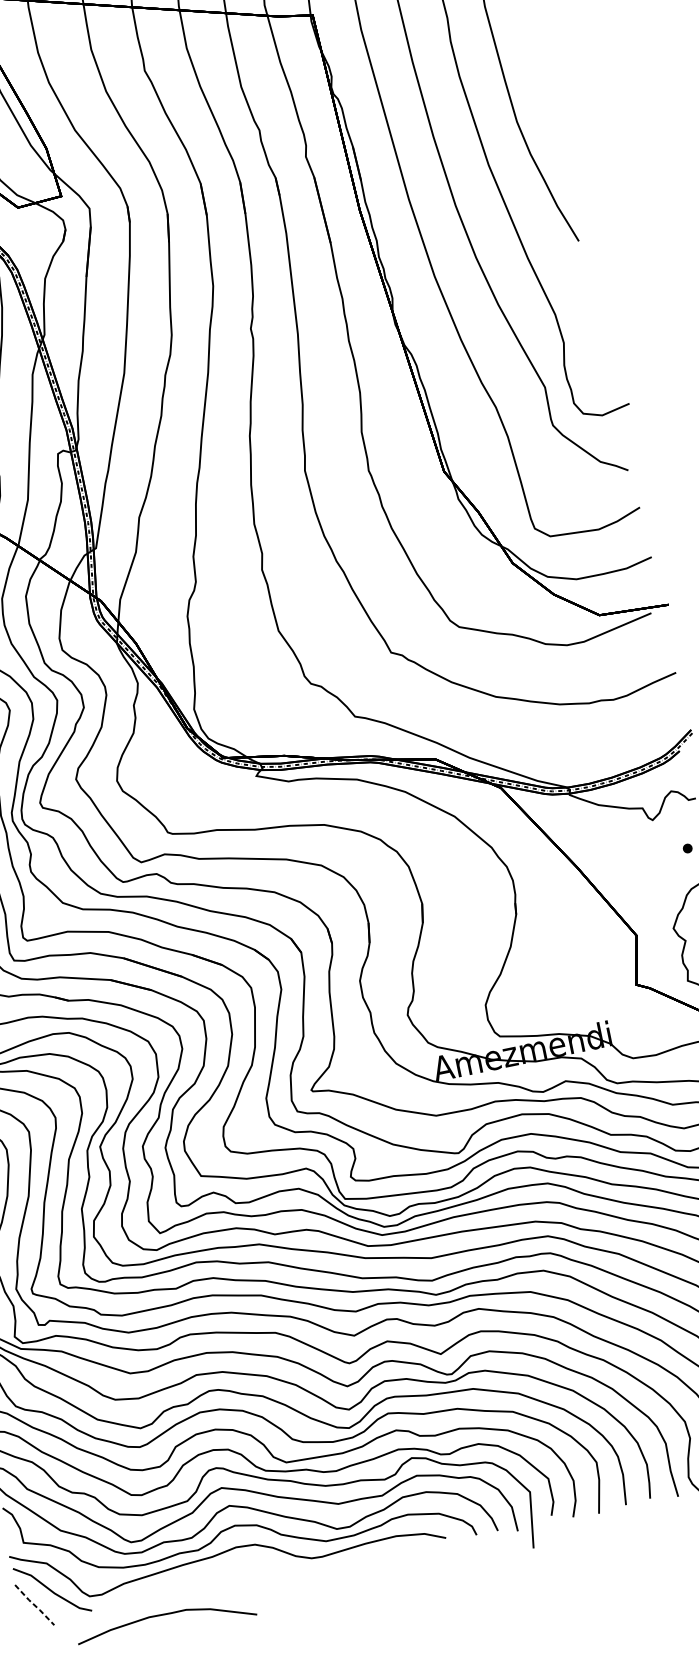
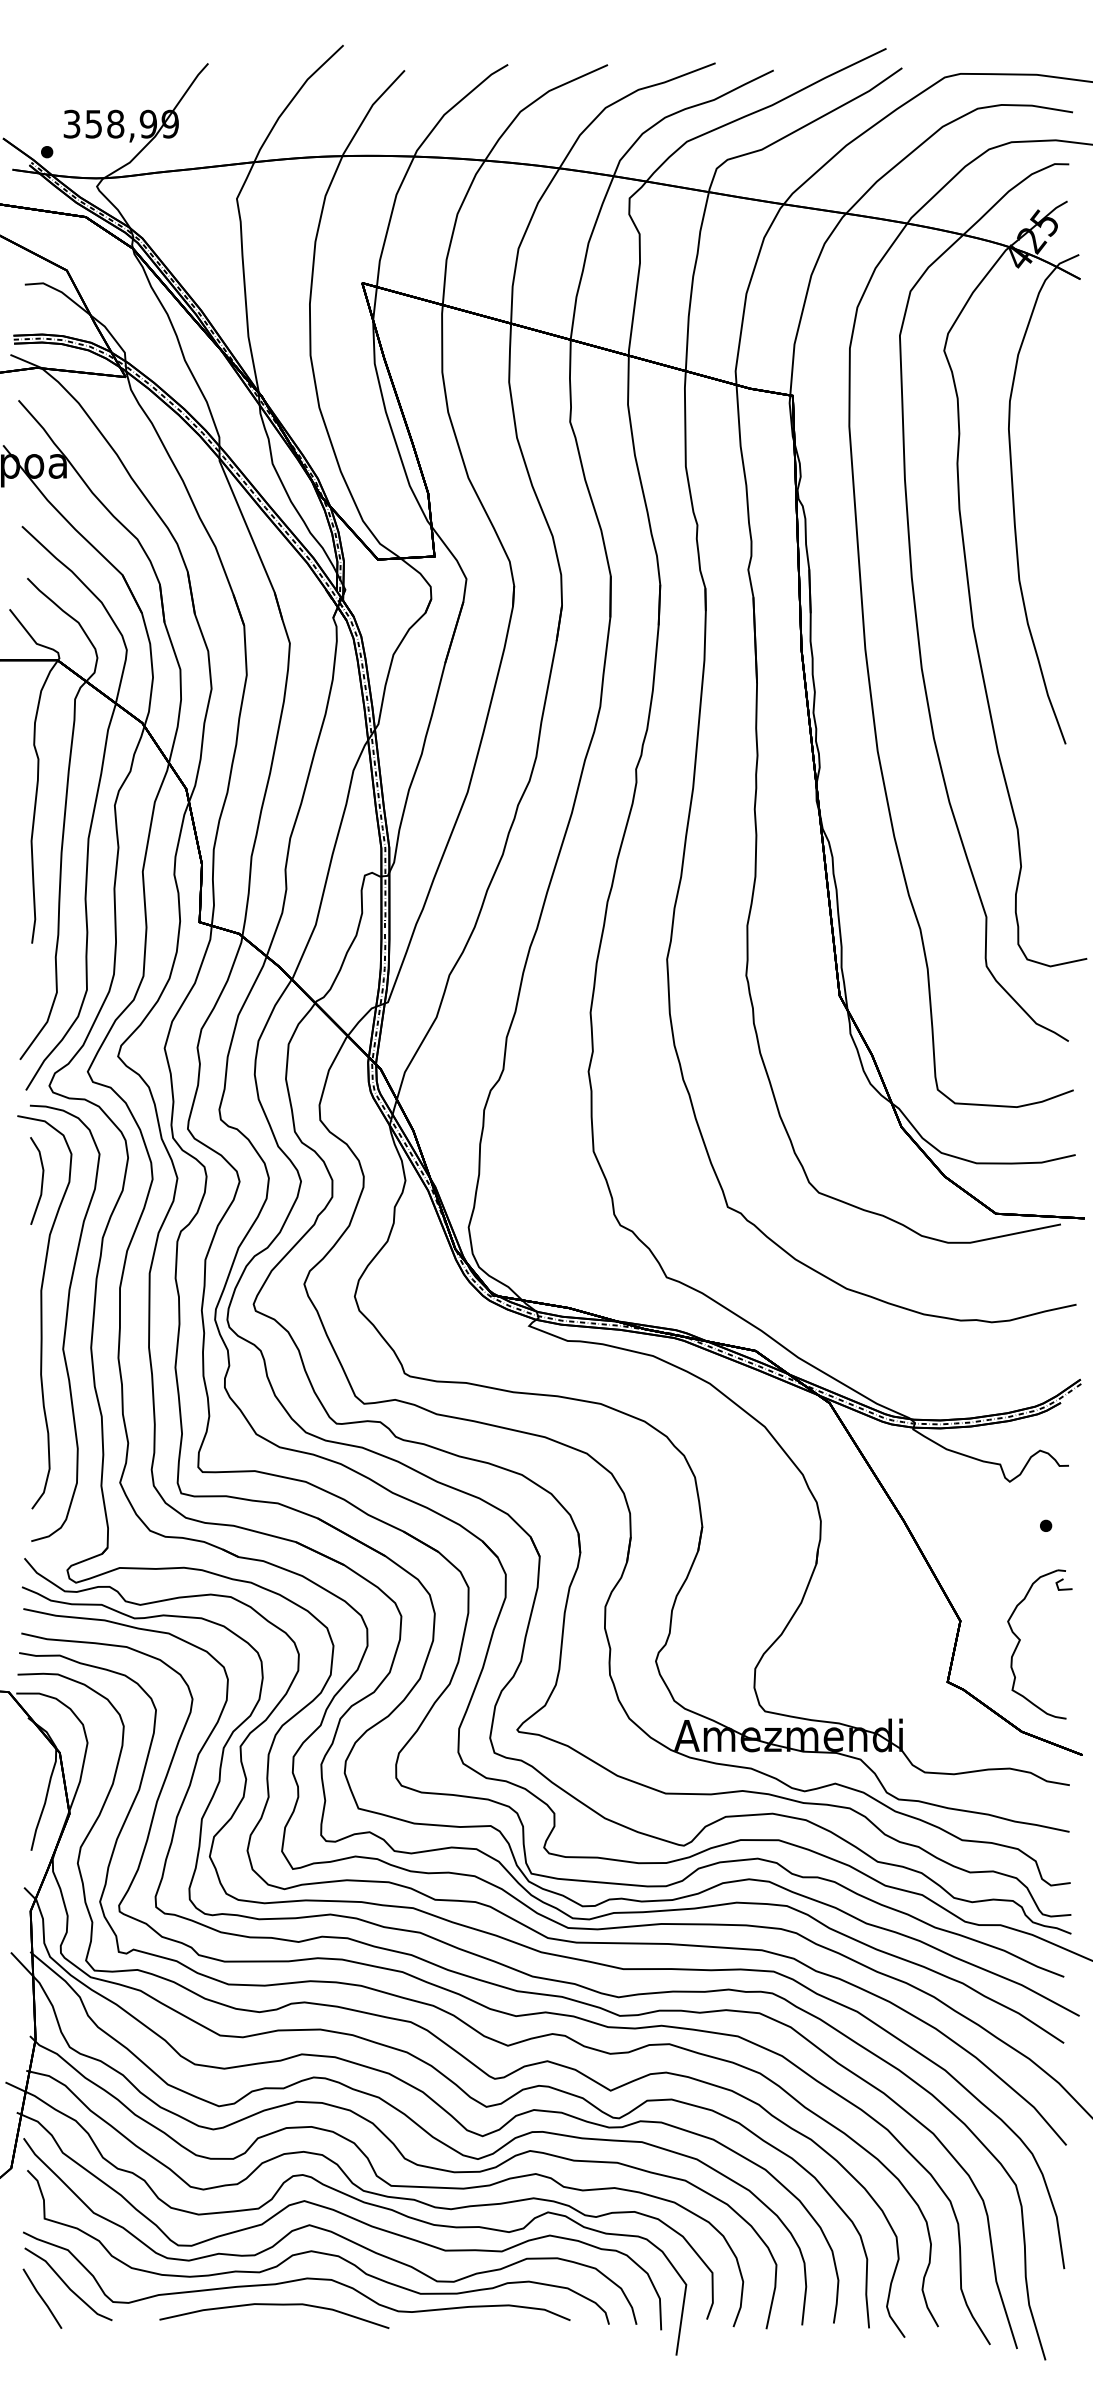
line: (34, 1605) -> (42, 2299), dashed -> solid
curve: (164, 1615) -> (274, 2305), moved

